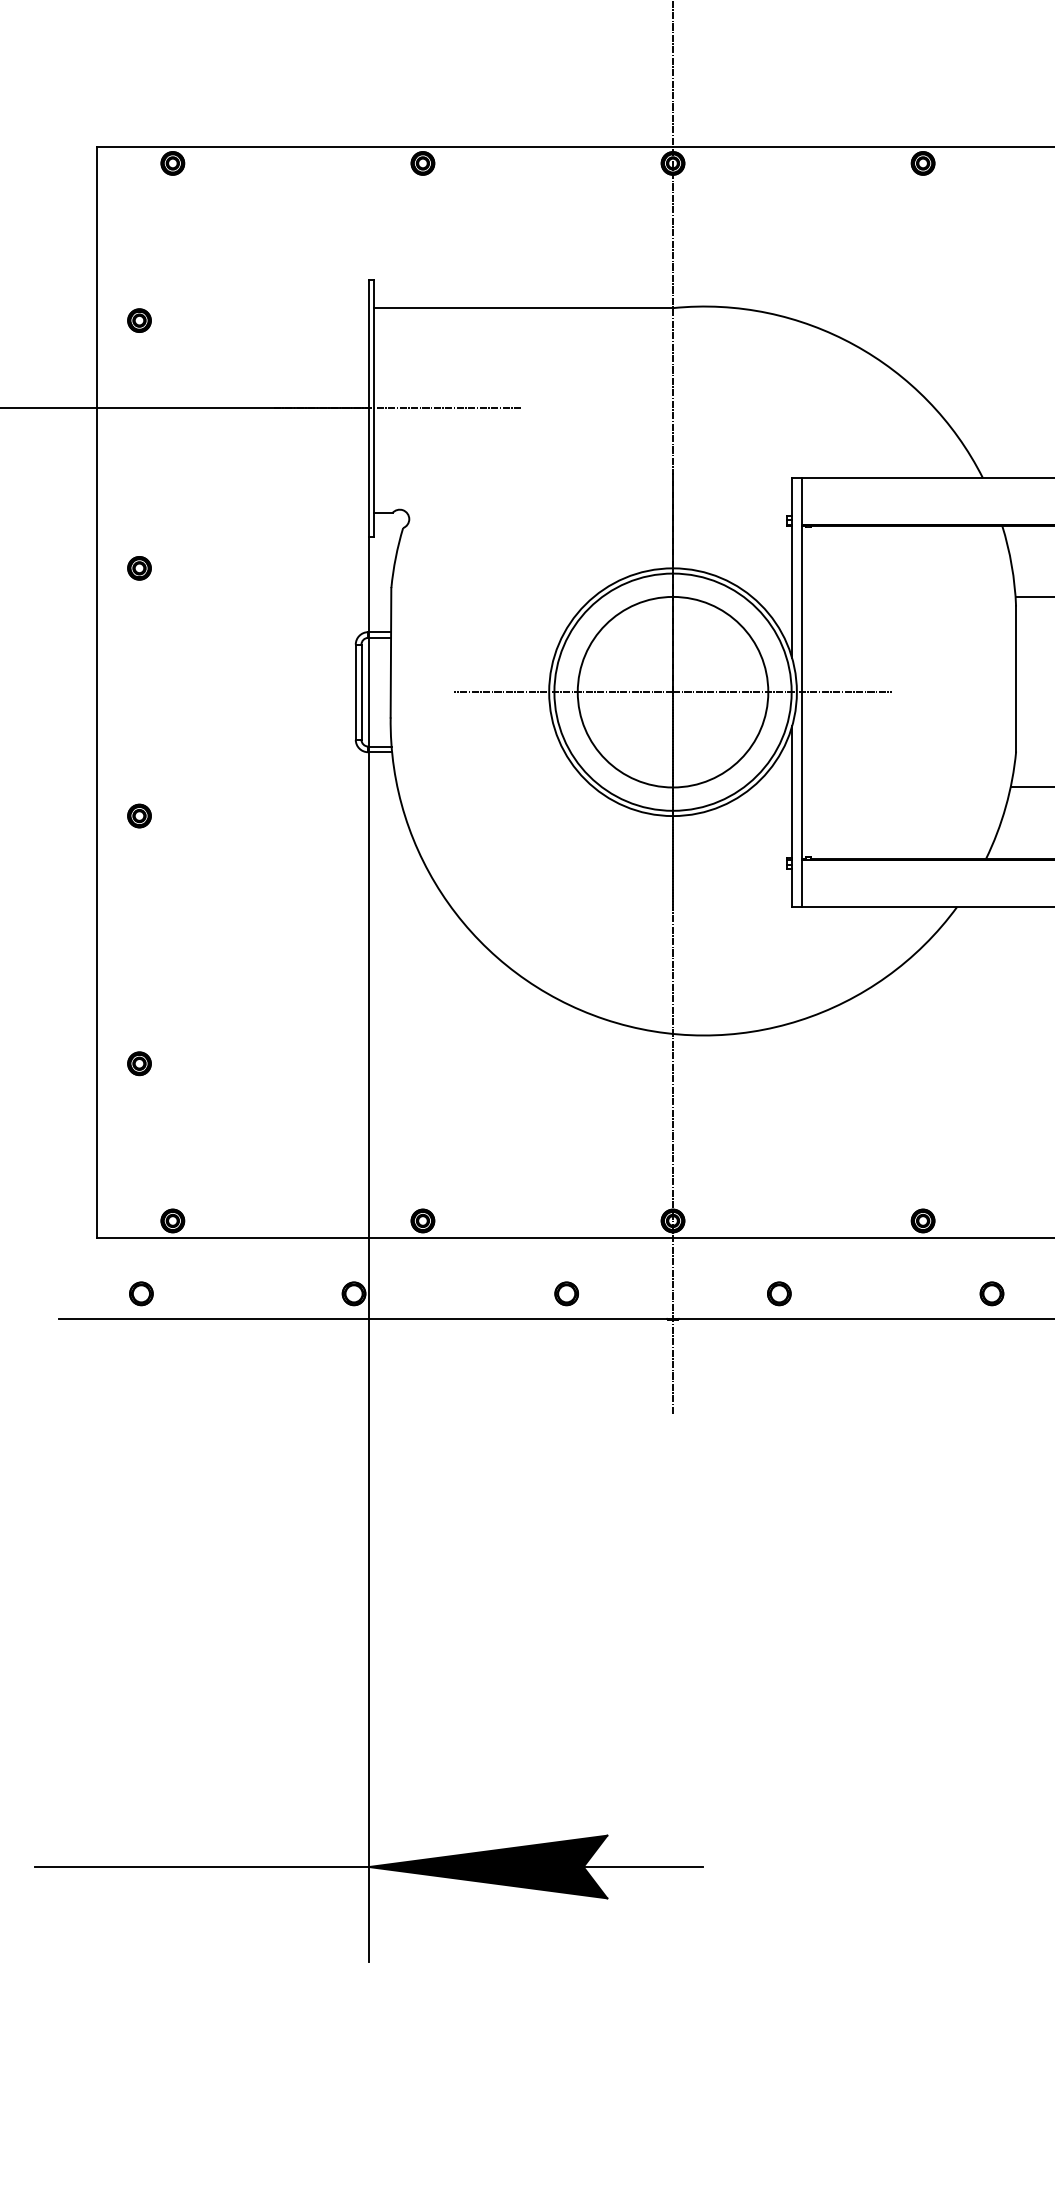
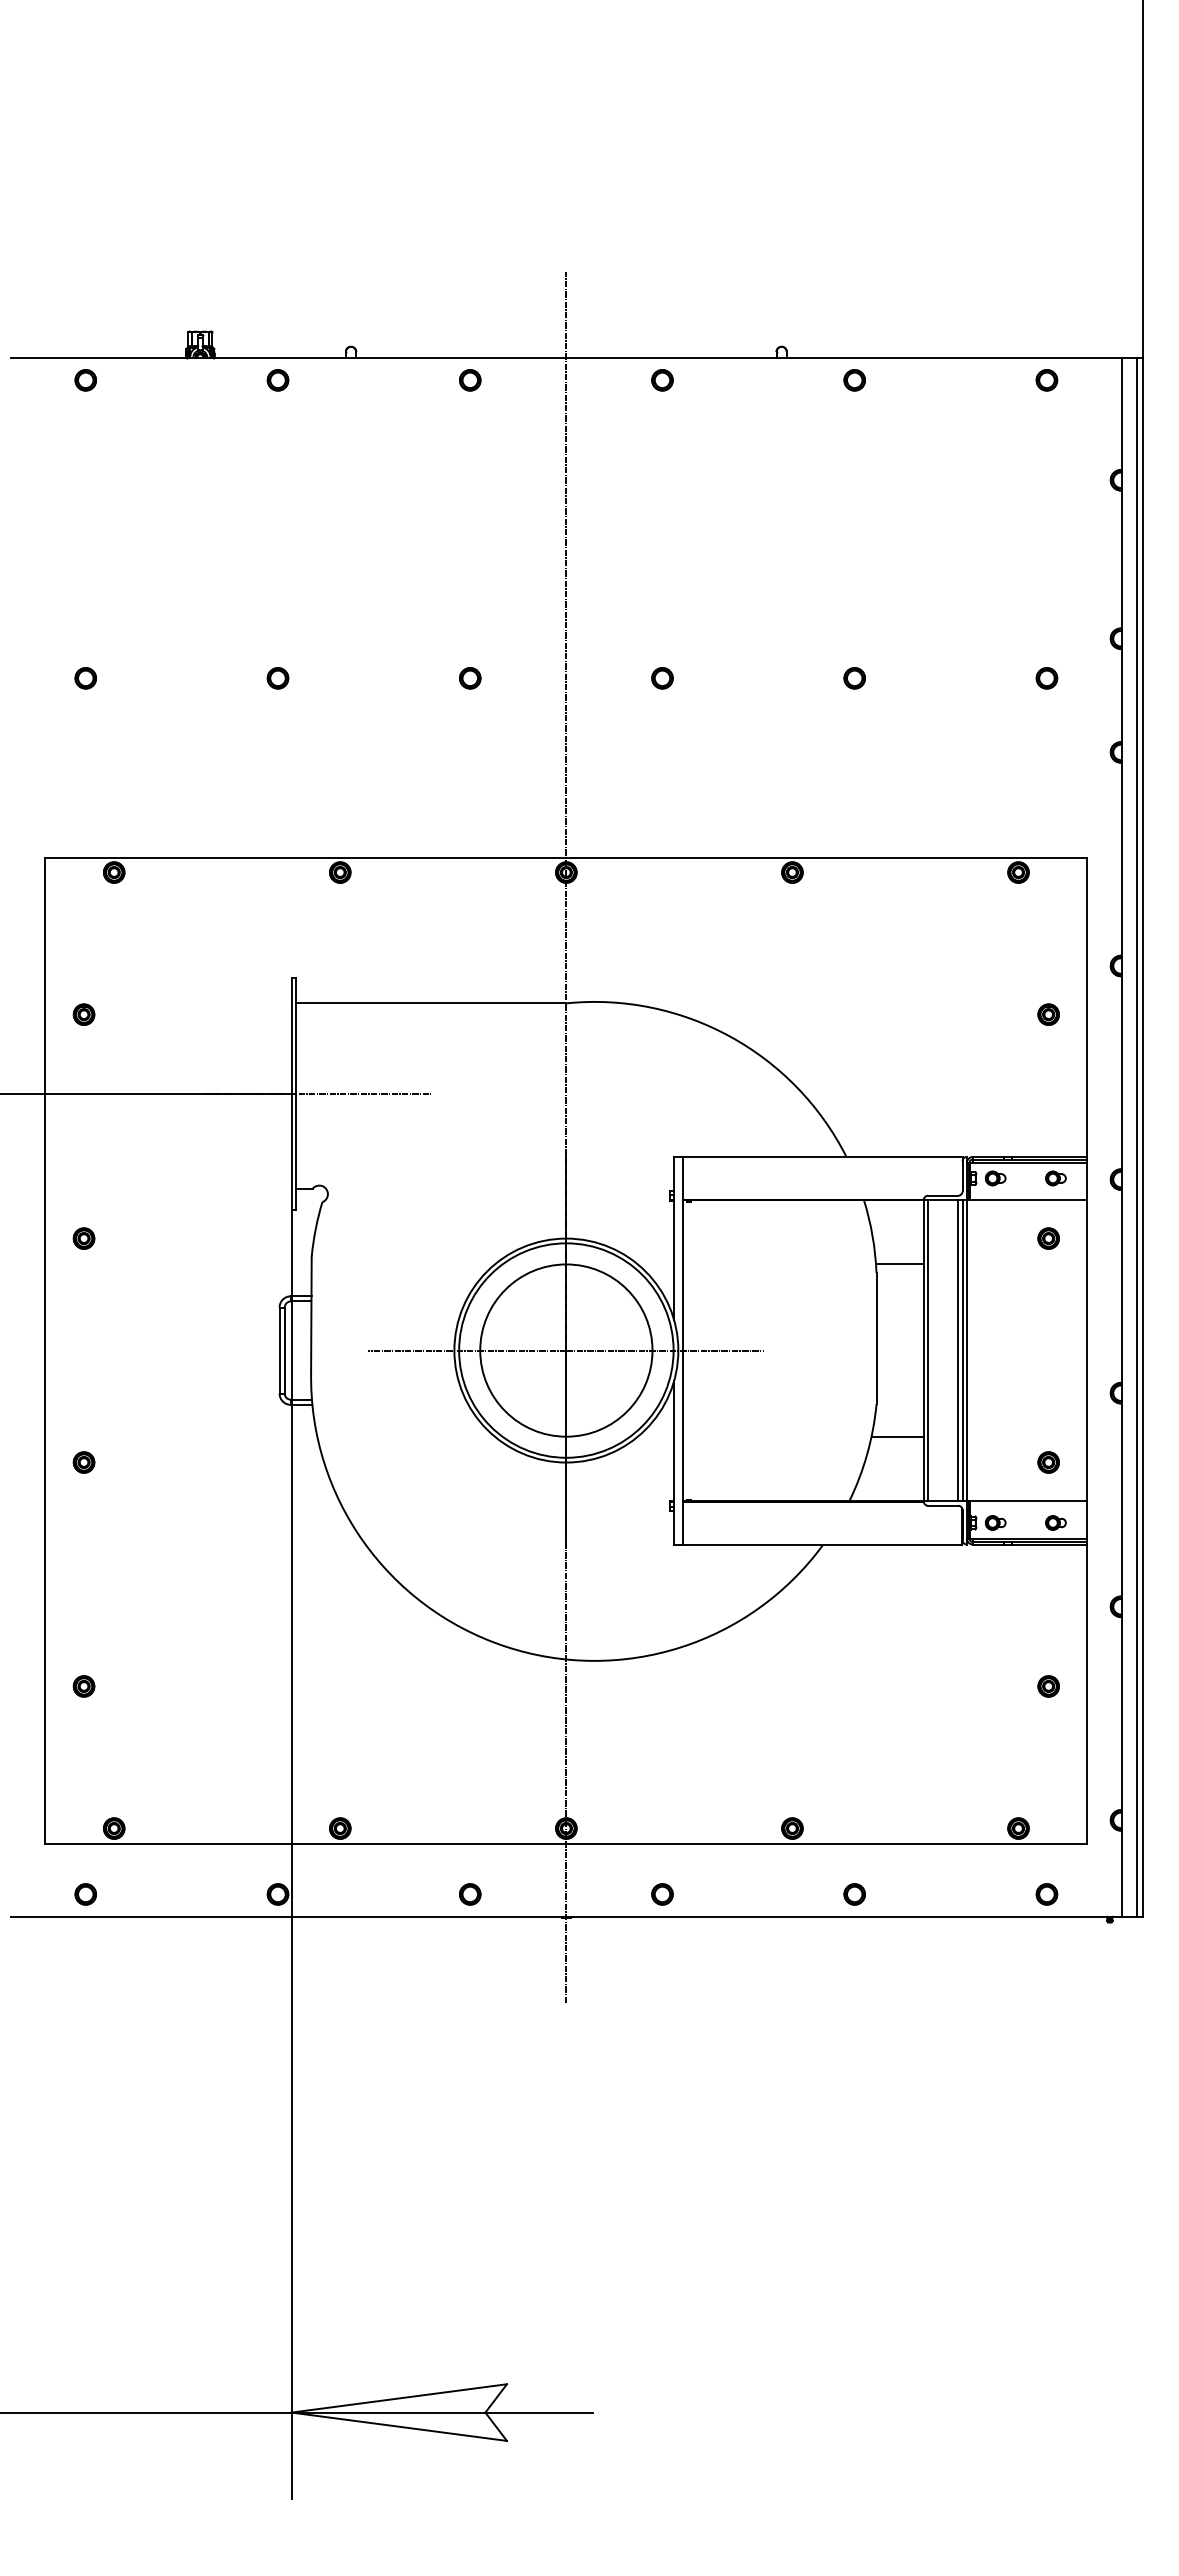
fill: (487, 1866) -> (398, 2412), removed

